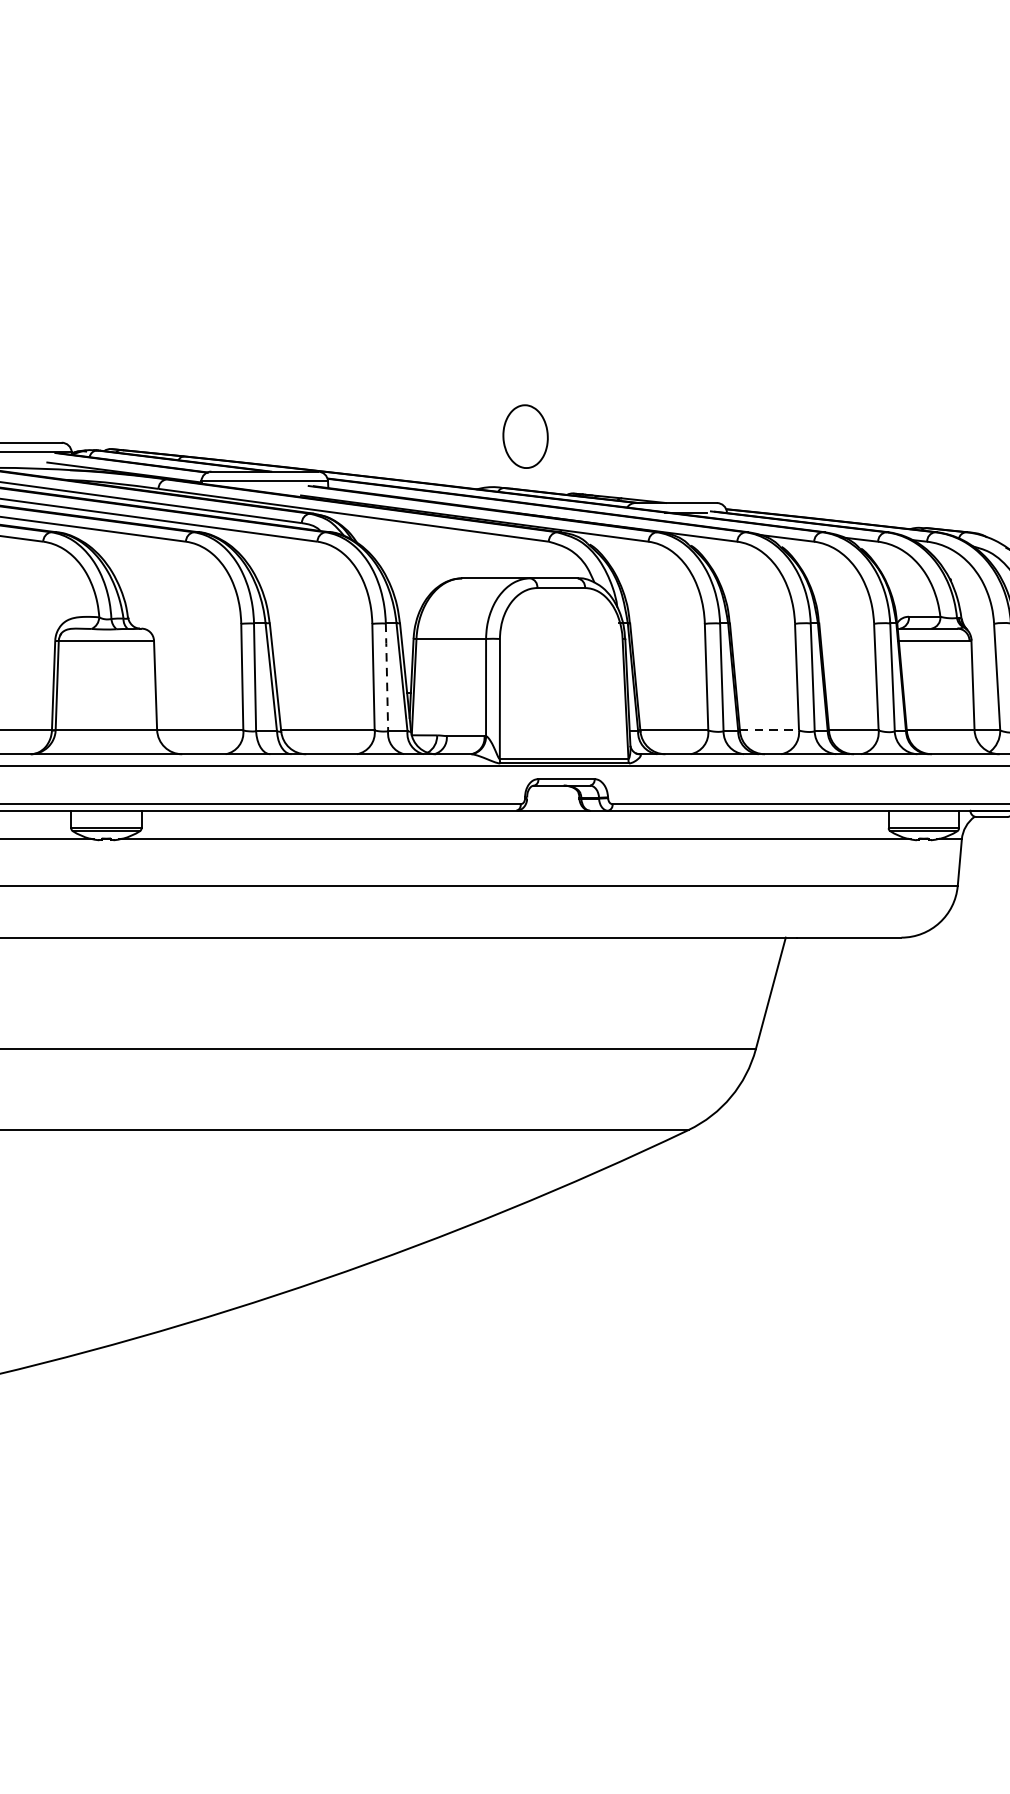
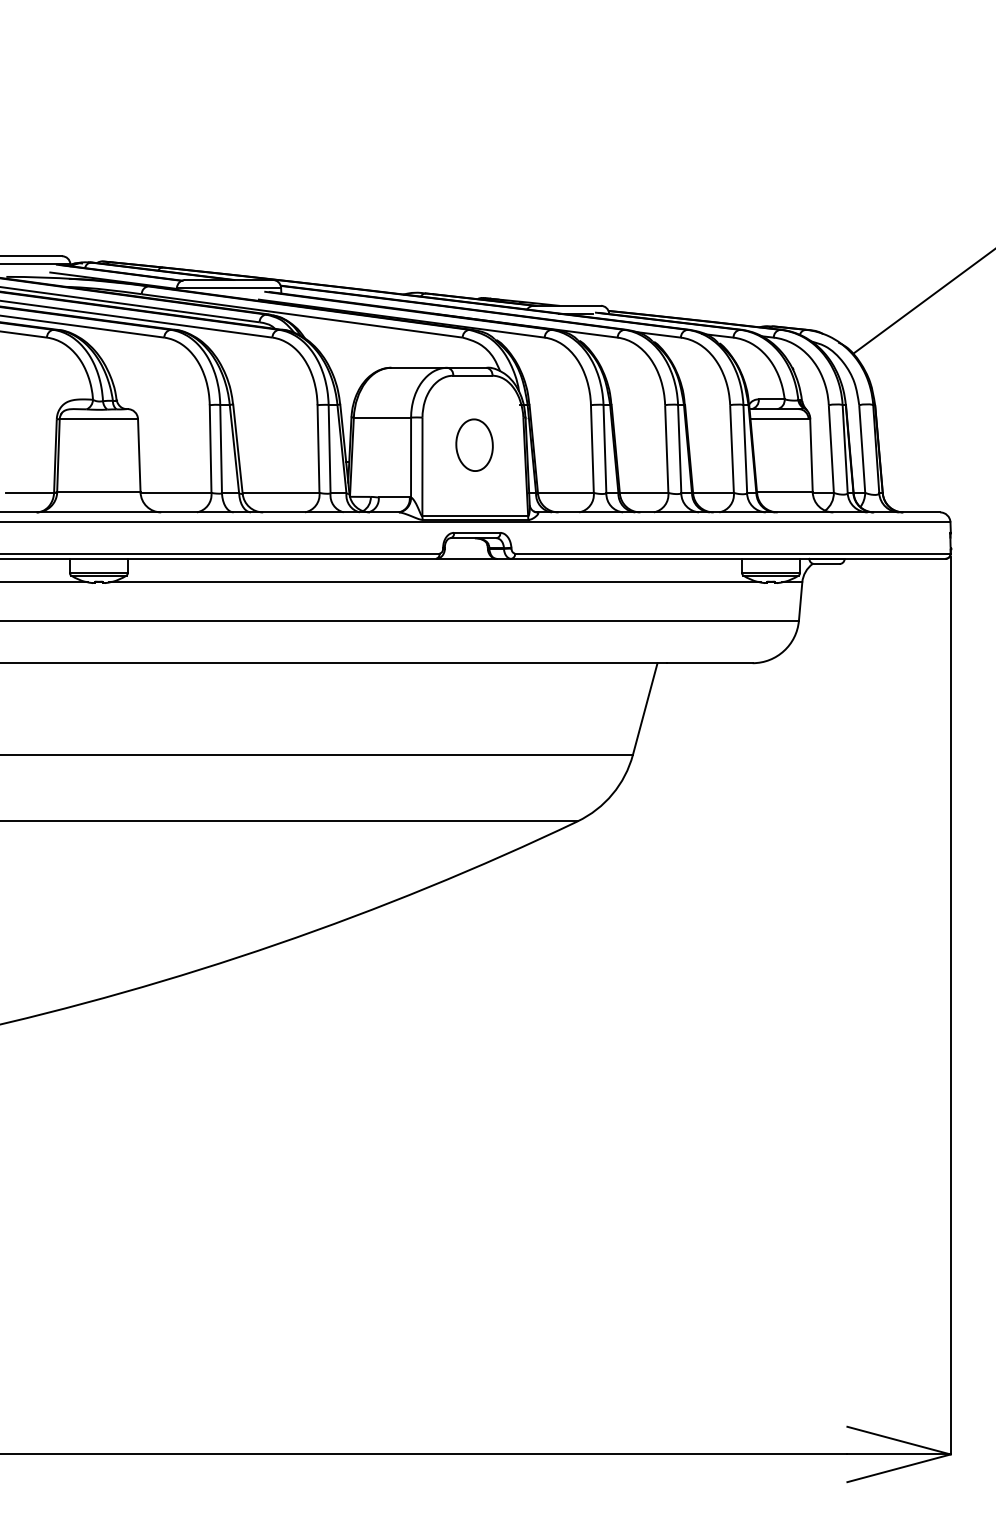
part: (525, 435) -> (474, 444), moved
line: (386, 677) -> (329, 449), dashed -> solid
line: (769, 730) -> (644, 492), dashed -> solid

